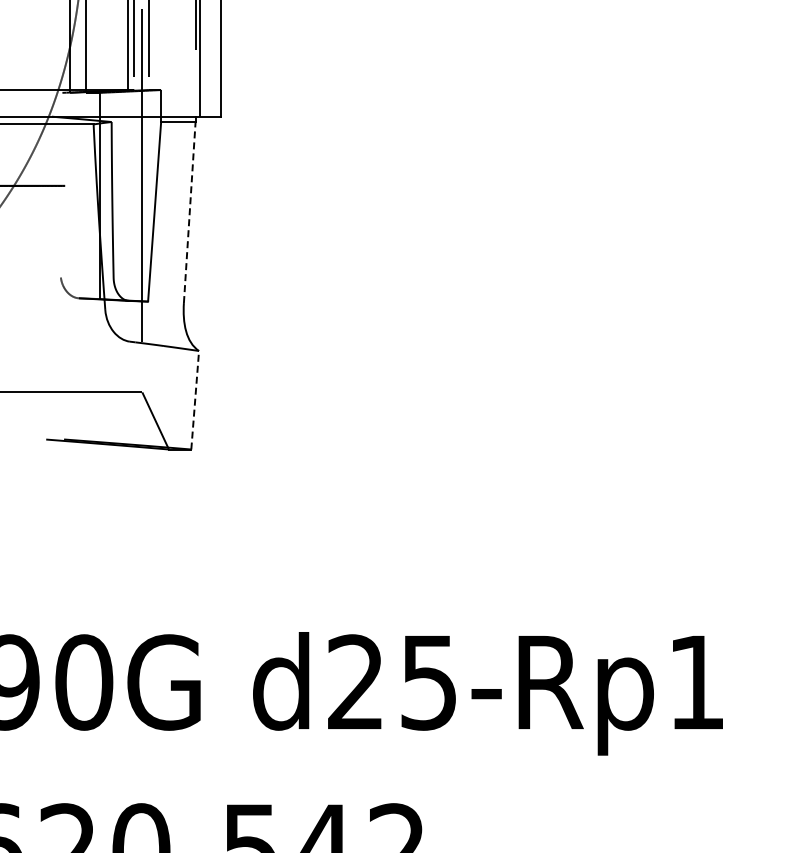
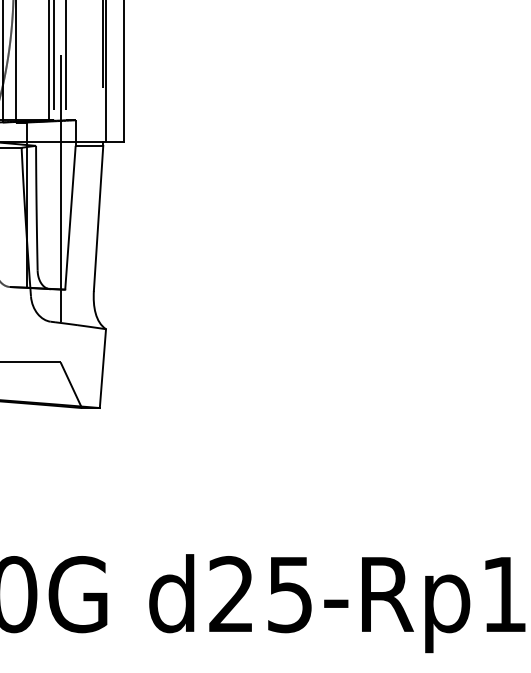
line: (189, 212) -> (98, 218), dashed -> solid
line: (195, 399) -> (103, 368), dashed -> solid

